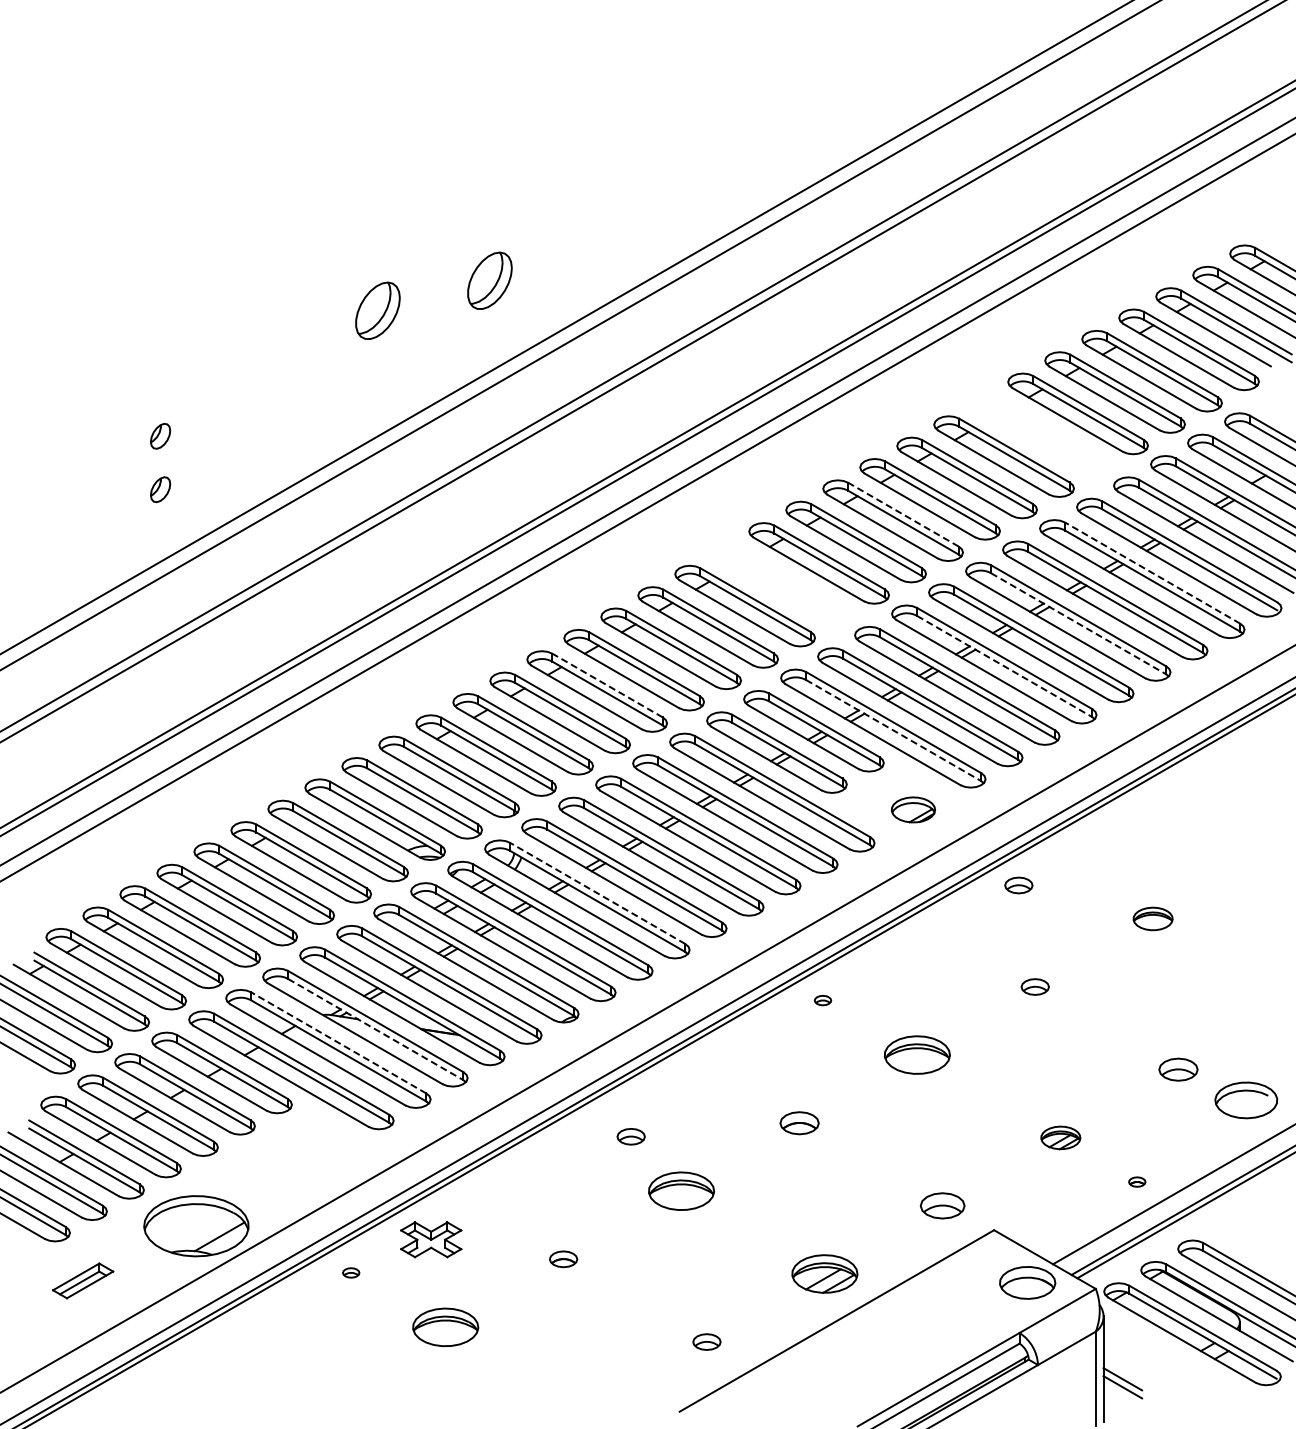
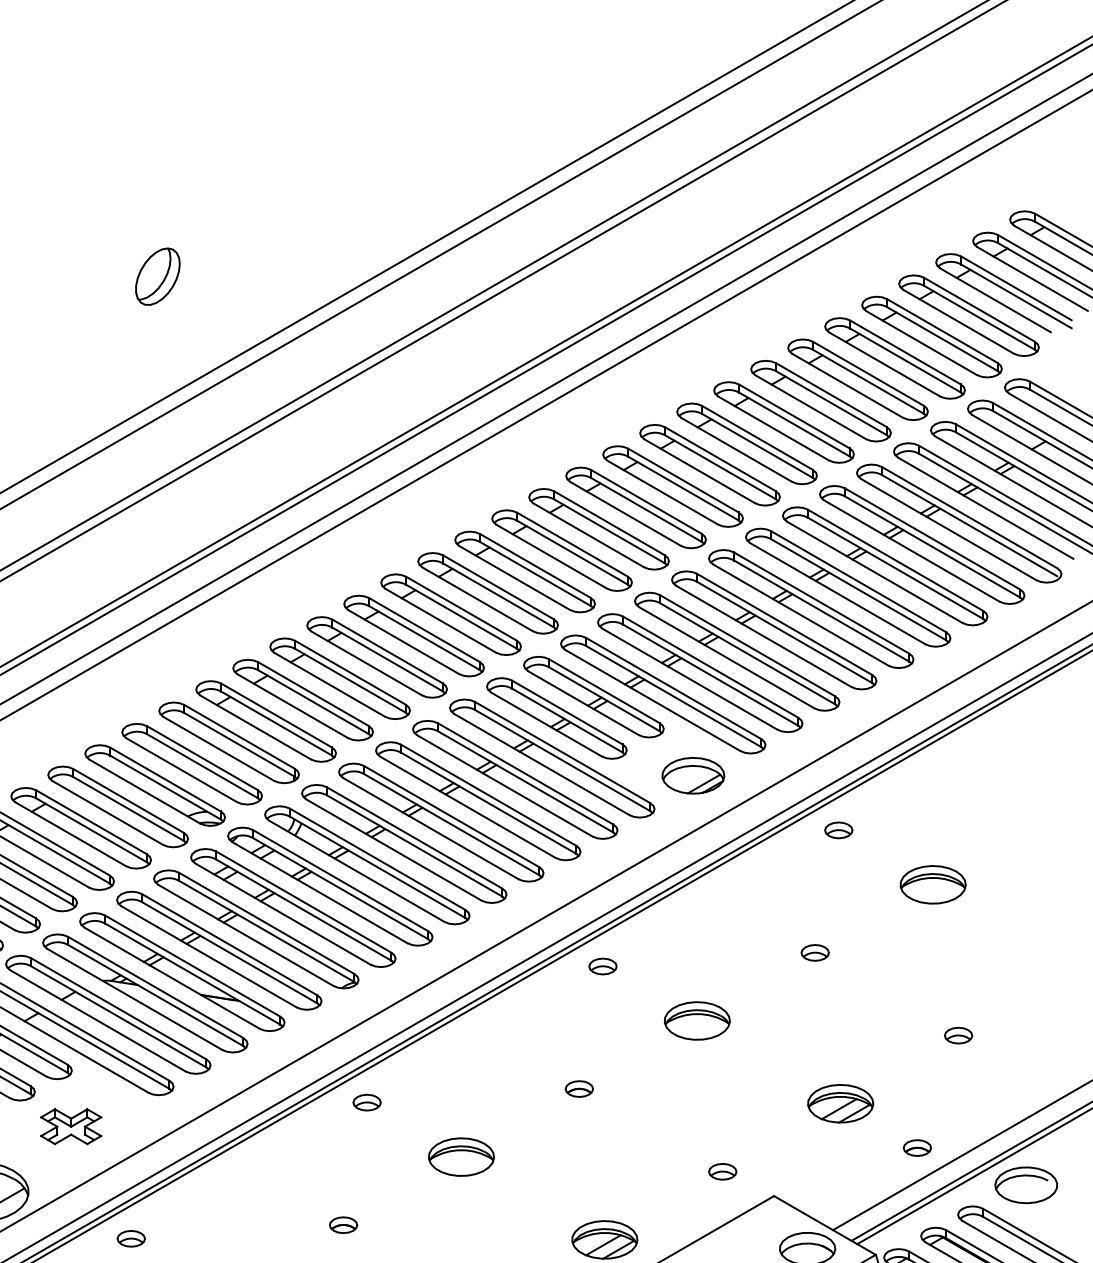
part: (489, 280) -> (269, 246), removed
part: (1040, 435) -> (820, 401), added
line: (903, 514) -> (683, 480), dashed -> solid
line: (1152, 572) -> (932, 538), dashed -> solid
part: (781, 584) -> (561, 550), added
line: (1079, 624) -> (859, 590), dashed -> solid
line: (1005, 666) -> (785, 632), dashed -> solid
line: (607, 685) -> (387, 651), dashed -> solid
line: (894, 730) -> (674, 696), dashed -> solid
part: (913, 809) -> (693, 775), size x1.43
part: (1018, 885) -> (838, 830), moved
line: (597, 893) -> (377, 859), dashed -> solid
part: (1152, 918) -> (932, 884), size x1.67
part: (822, 1000) -> (602, 966), size x1.67
line: (376, 1029) -> (156, 995), dashed -> solid
line: (338, 1042) -> (118, 1008), dashed -> solid
part: (1178, 1069) -> (958, 1035), size x0.71
part: (1246, 1100) -> (1026, 1185), moved
part: (798, 1122) -> (578, 1088), size x0.71
part: (630, 1136) -> (366, 1102), moved
part: (1060, 1137) -> (840, 1103), size x1.67
part: (1136, 1181) -> (916, 1147), size x1.67
part: (942, 1205) -> (722, 1171), size x0.62
part: (431, 1239) -> (71, 1126), moved
part: (350, 1272) -> (130, 1238), size x1.67

